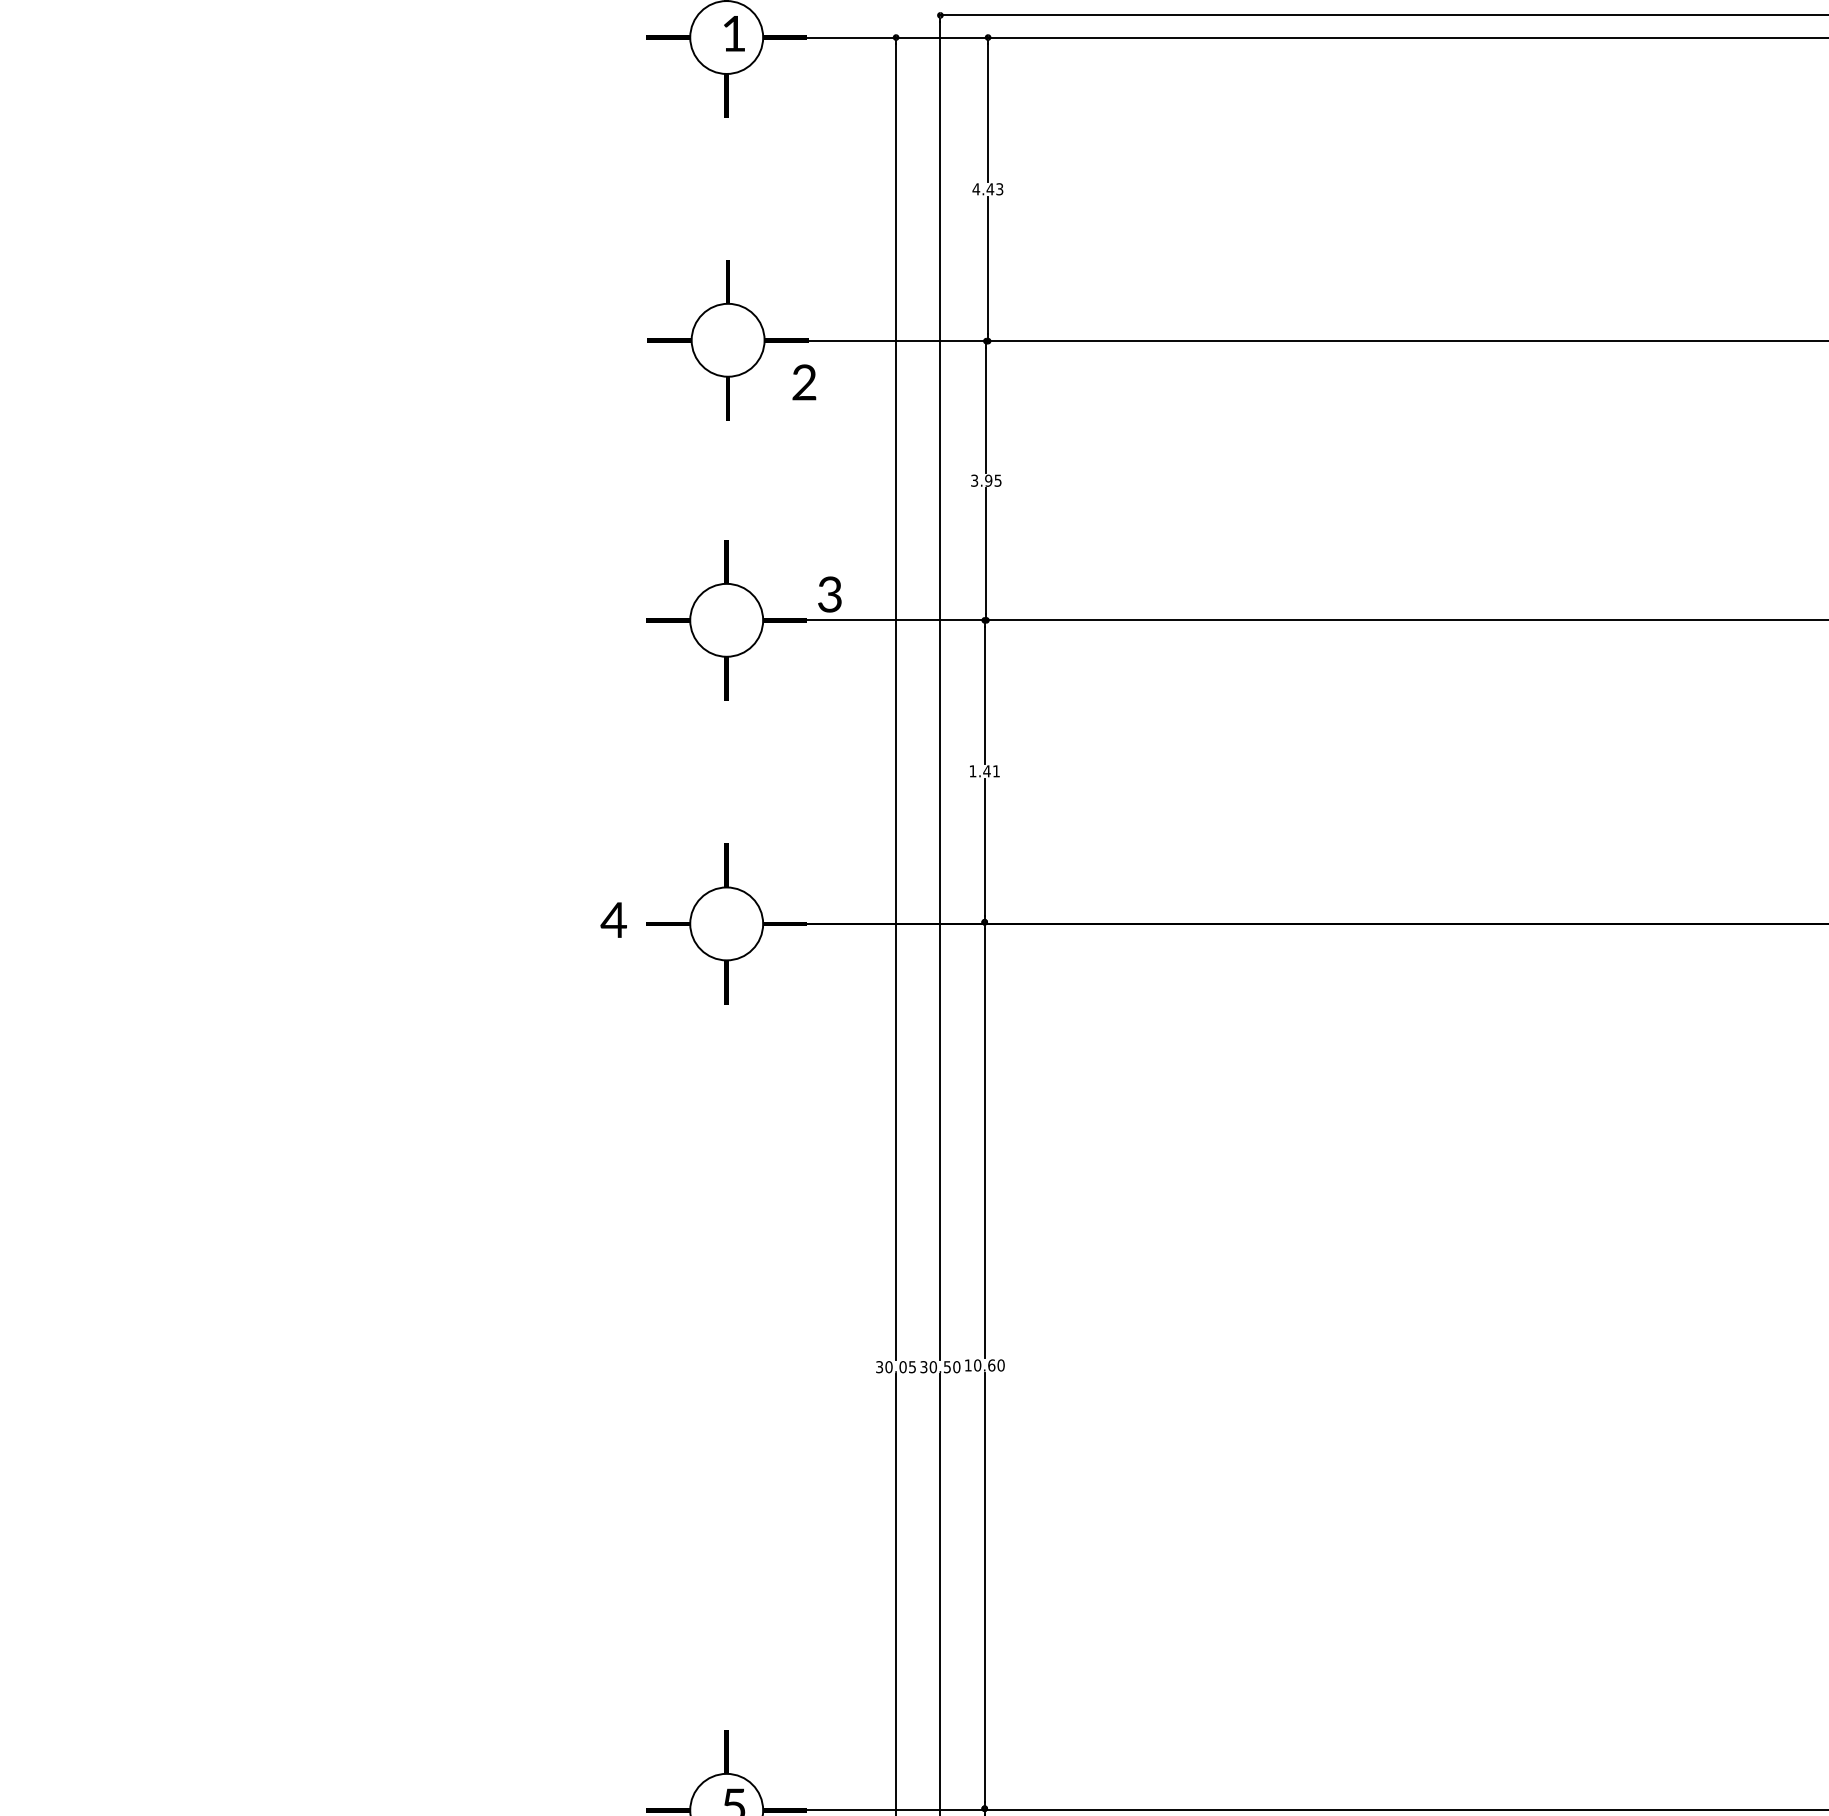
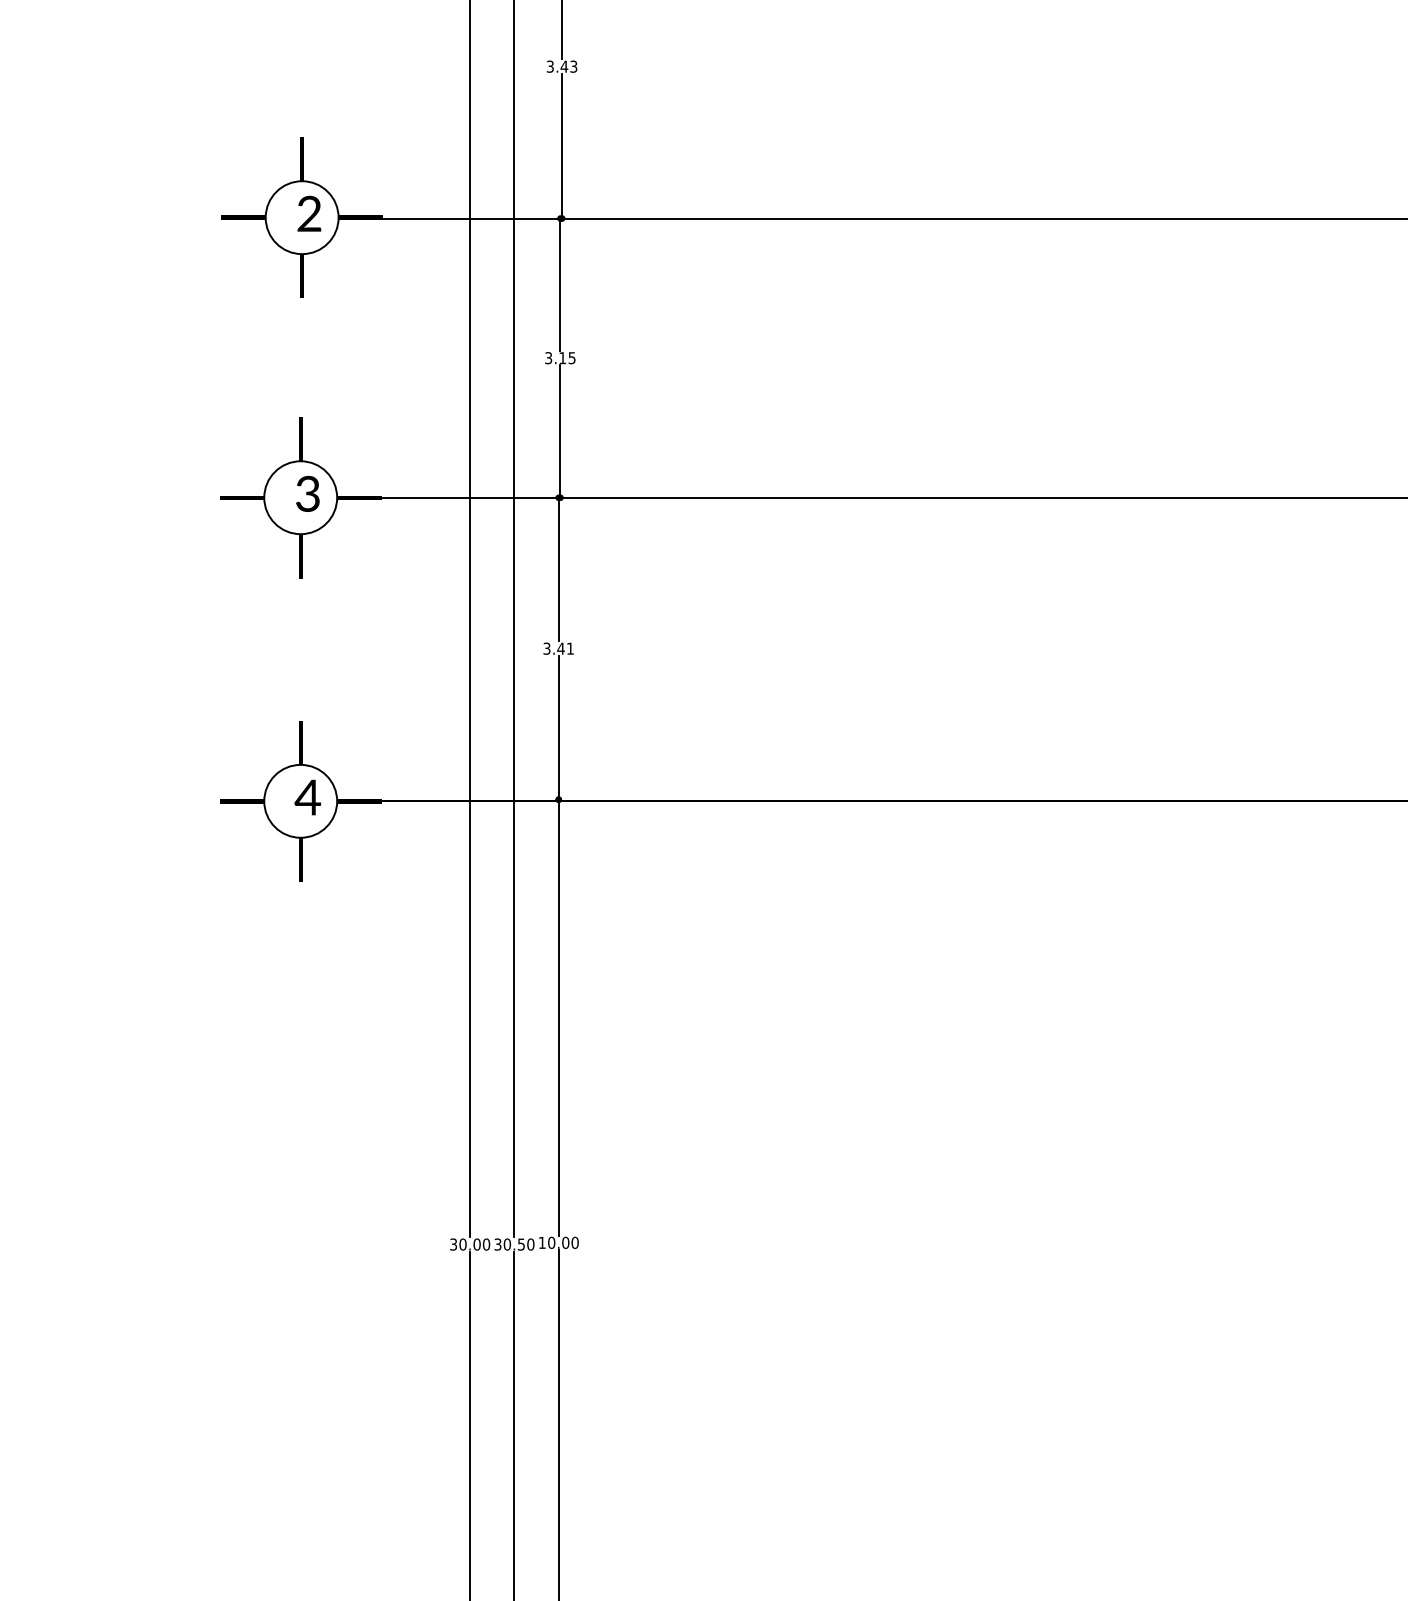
text: (976, 189) -> (550, 66), 4.43 -> 3.43
text: (804, 382) -> (309, 213), moved
text: (988, 480) -> (562, 357), 3.95 -> 3.15
text: (829, 594) -> (307, 493), moved
text: (972, 771) -> (546, 648), 1.41 -> 3.41
text: (613, 919) -> (307, 796), moved
text: (991, 1365) -> (565, 1242), 10.60 -> 10.00
text: (912, 1367) -> (486, 1244), 30.05 -> 30.00

